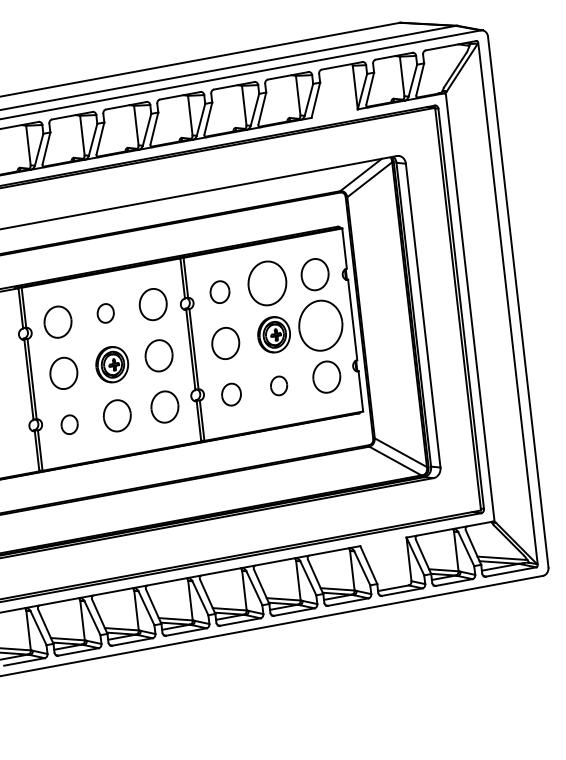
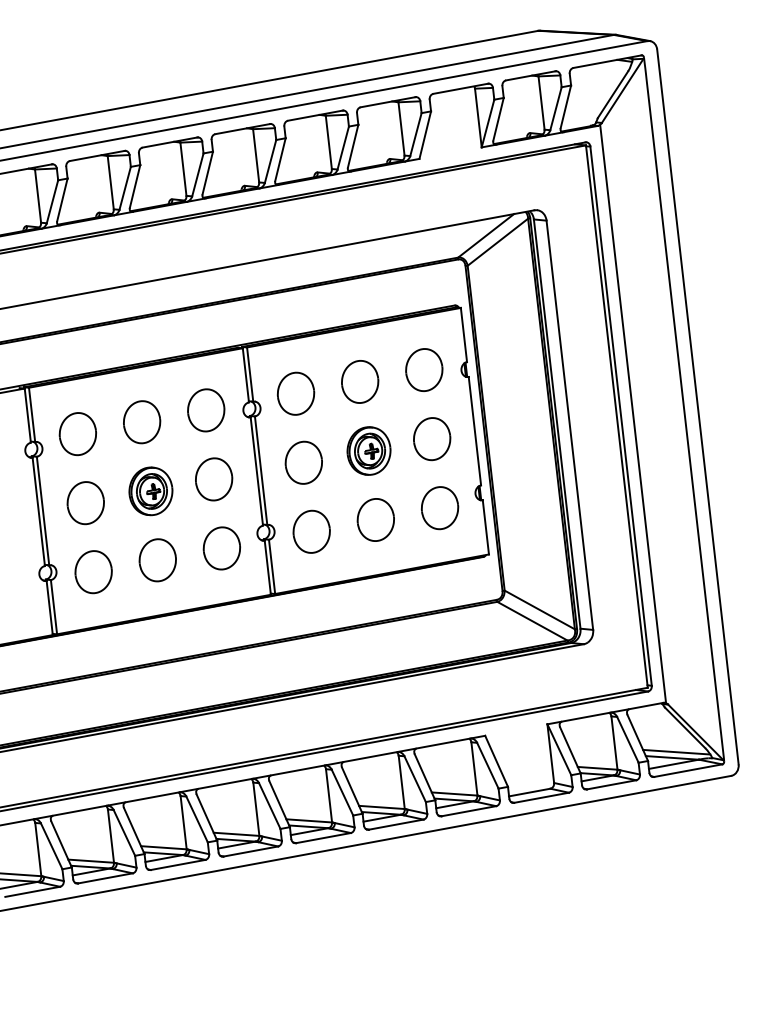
part: (267, 283) -> (360, 381), size x0.71
part: (220, 292) -> (296, 393), size x1.43
part: (105, 313) -> (142, 422), size x1.67
part: (321, 326) -> (432, 439), size x0.62
part: (278, 385) -> (375, 519), size x1.67
part: (231, 394) -> (311, 531), size x1.43
part: (69, 424) -> (93, 572), size x1.67

